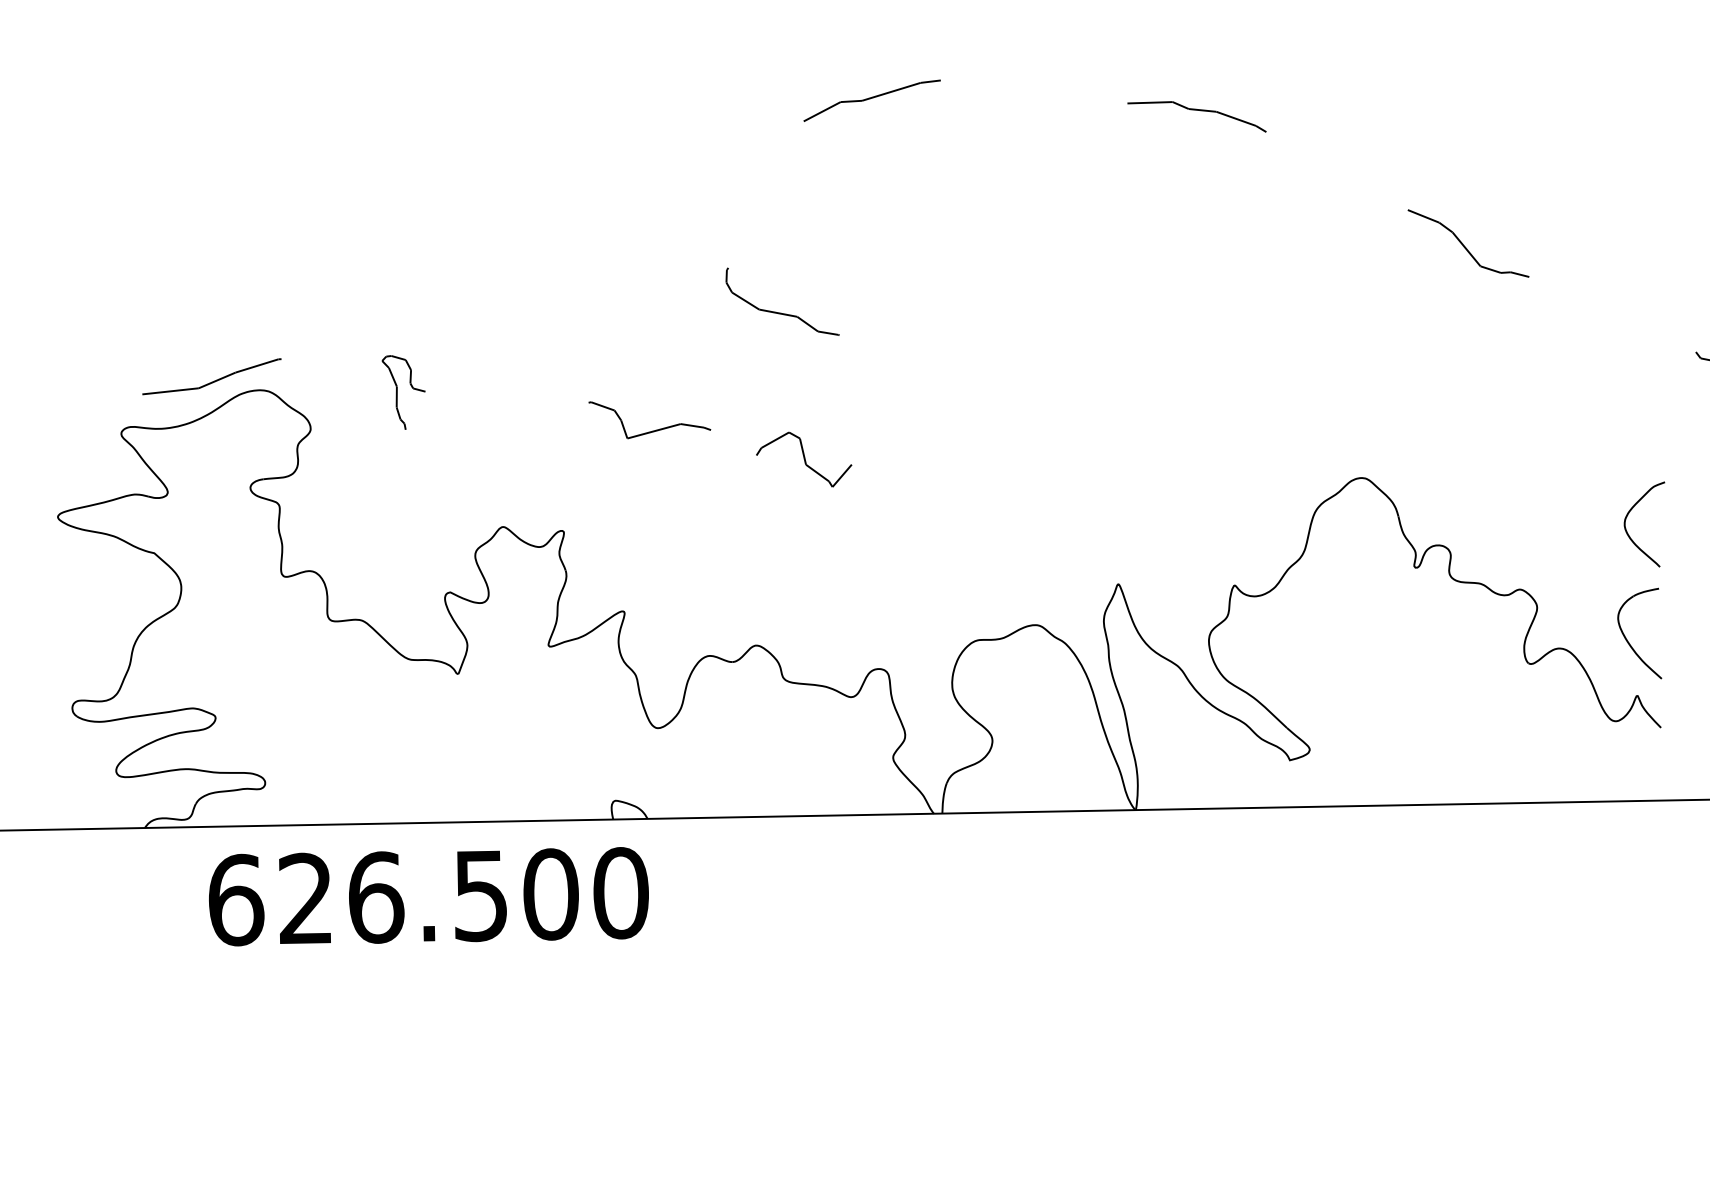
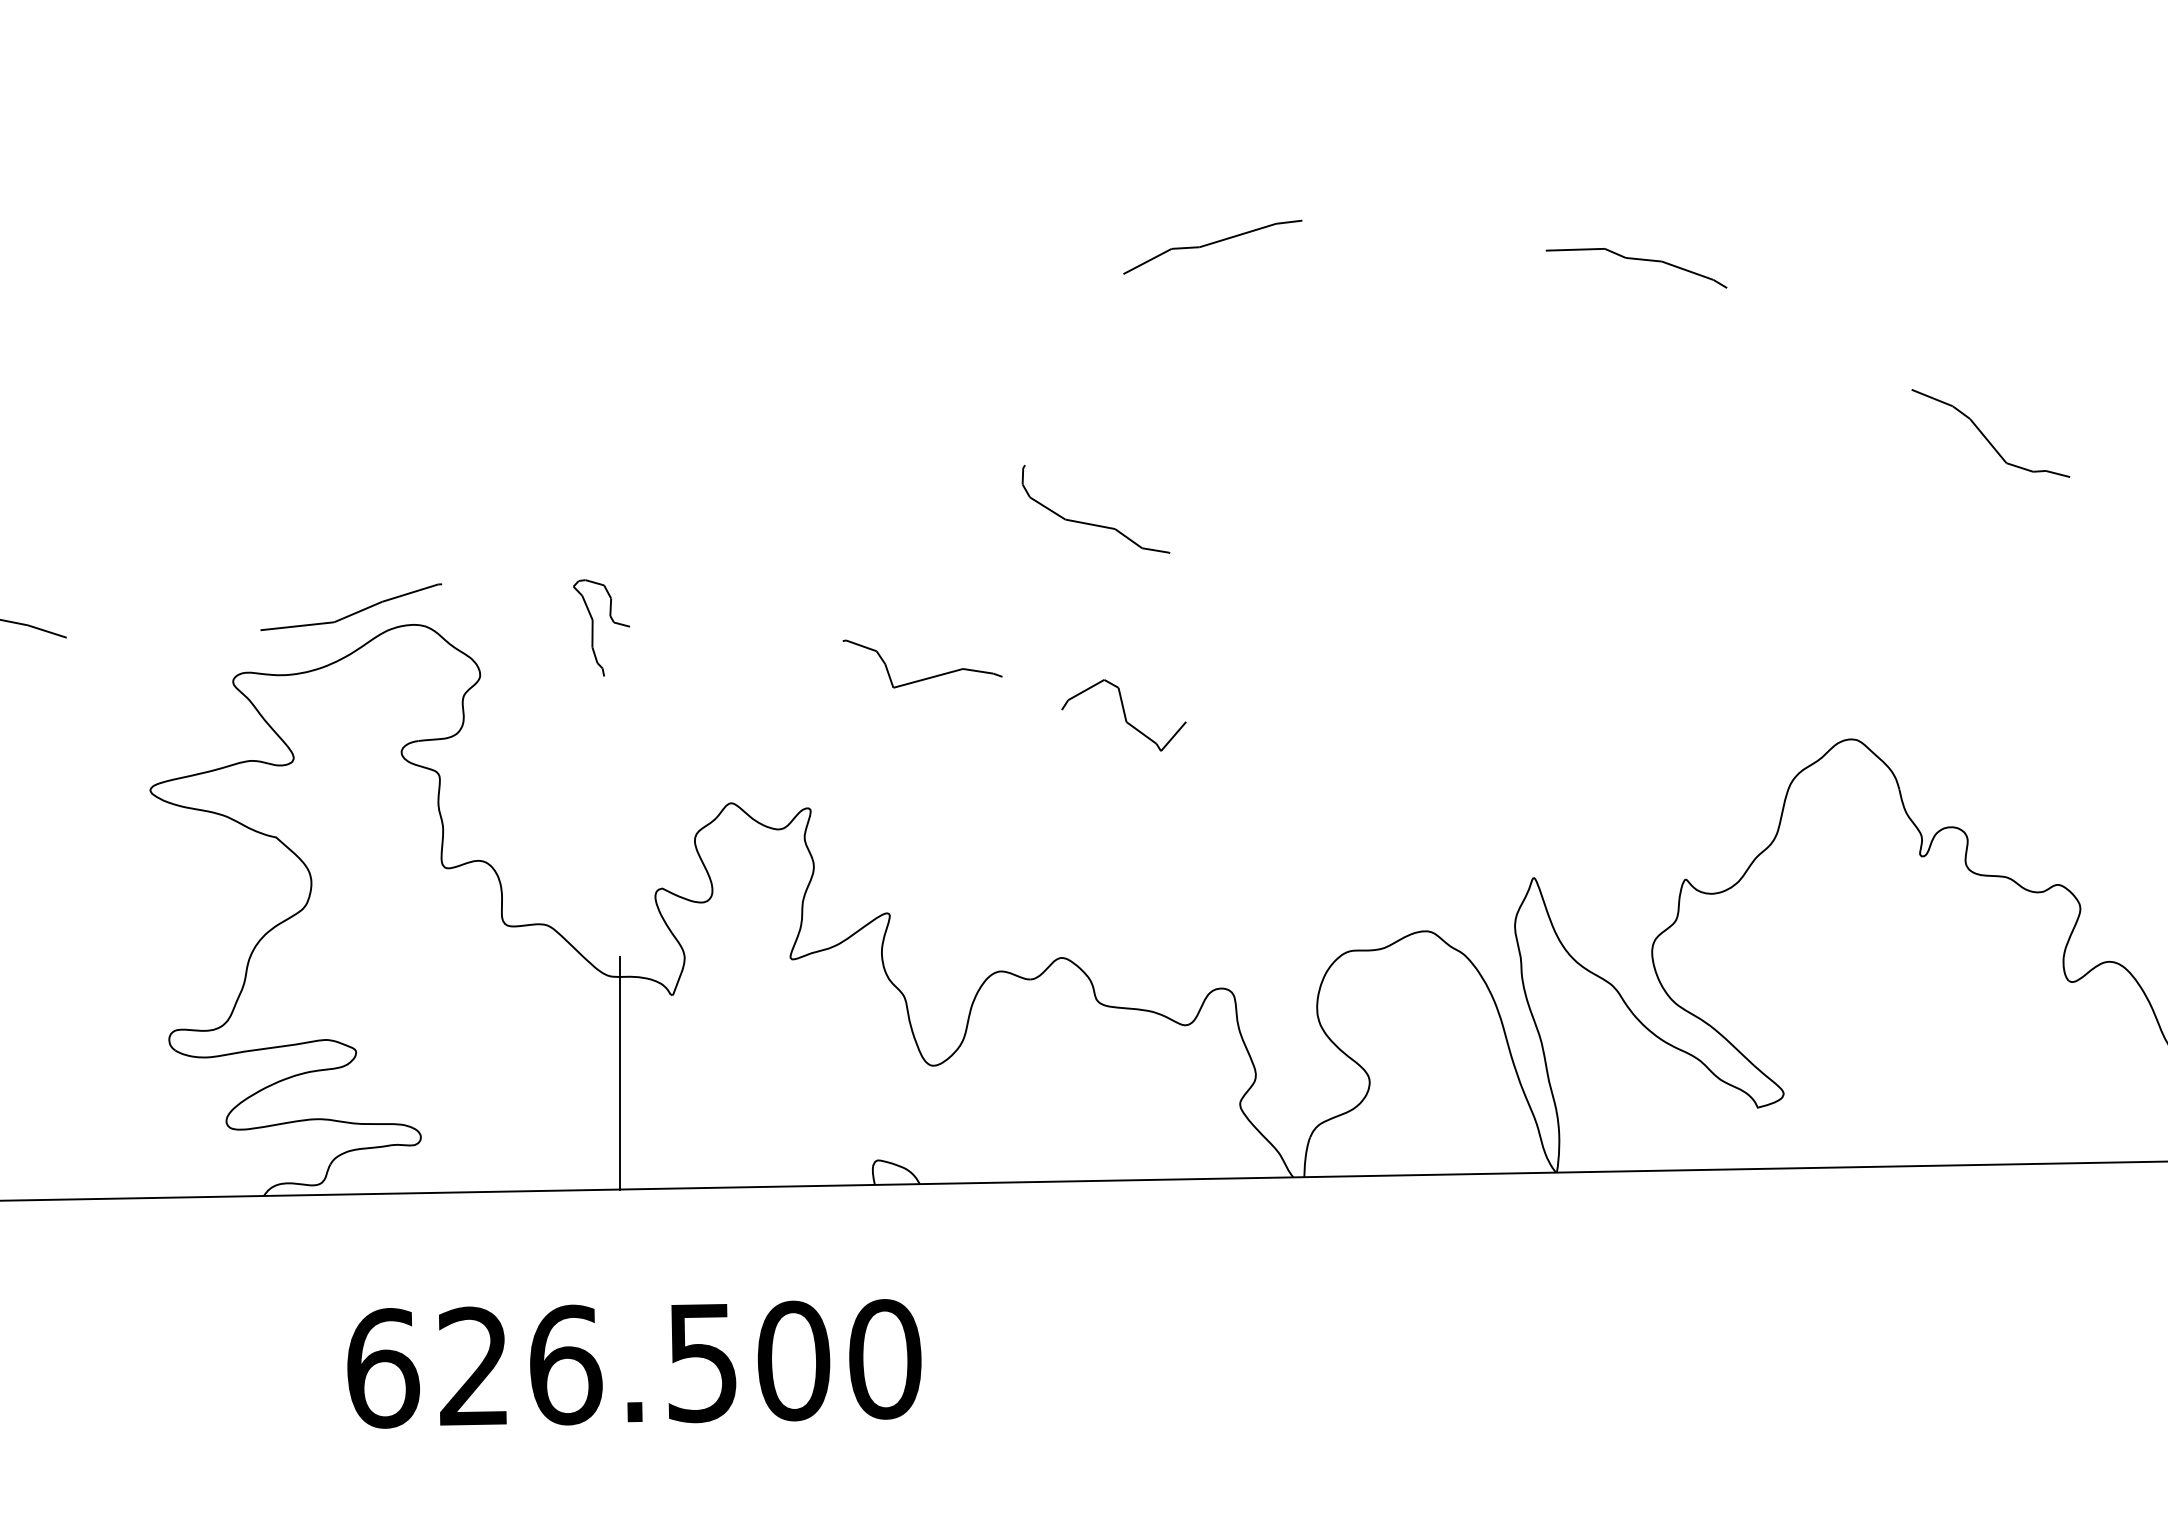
line: (417, 733) -> (619, 1072), added
text: (428, 896) -> (633, 1363), moved

